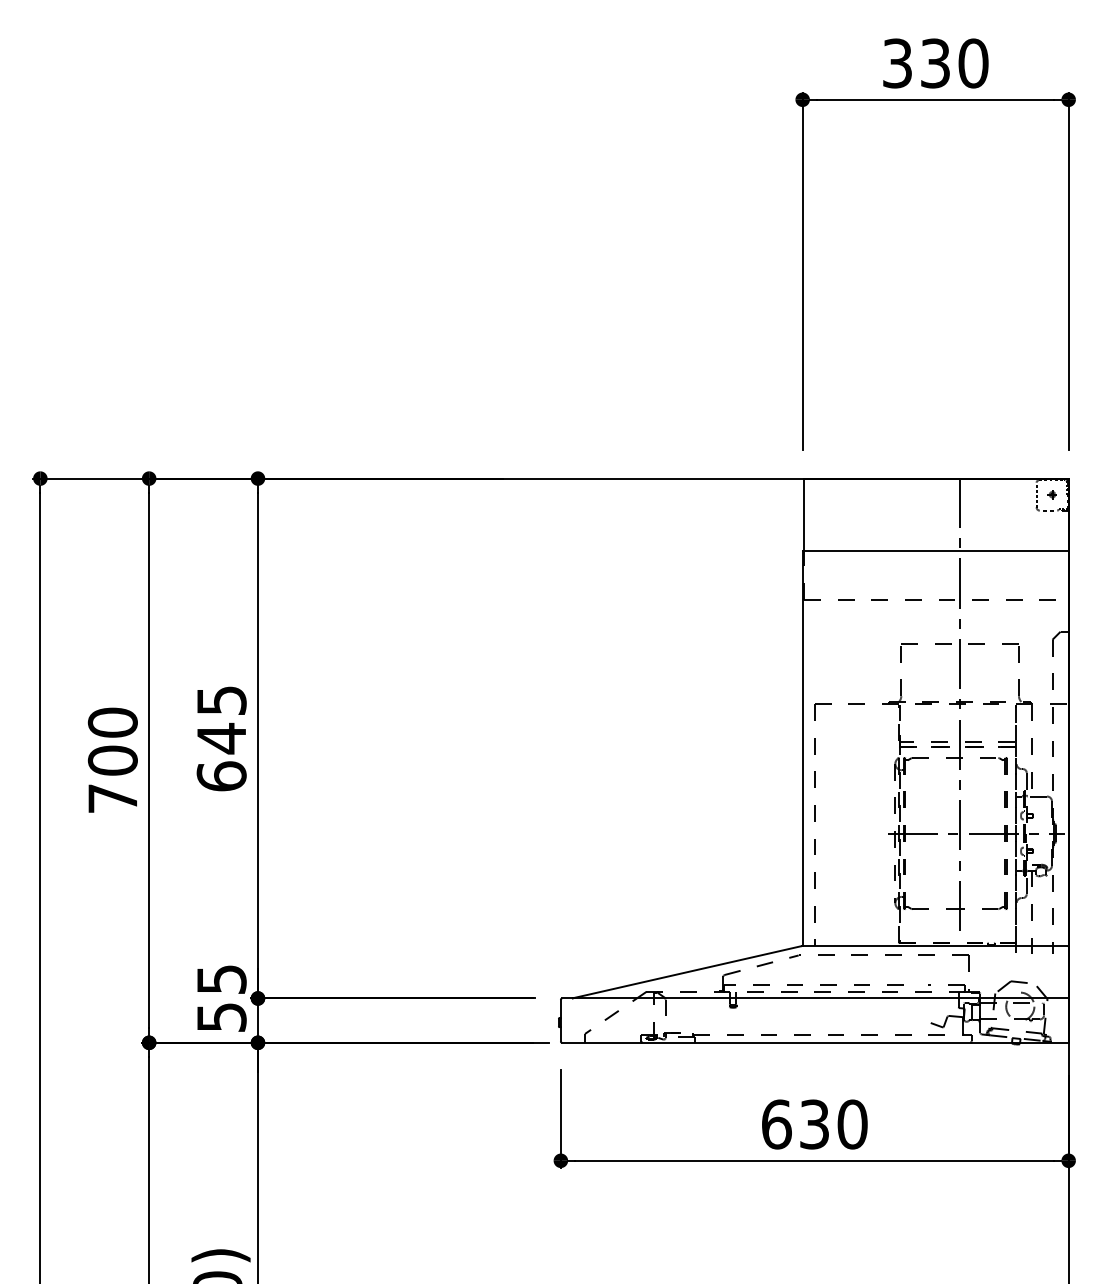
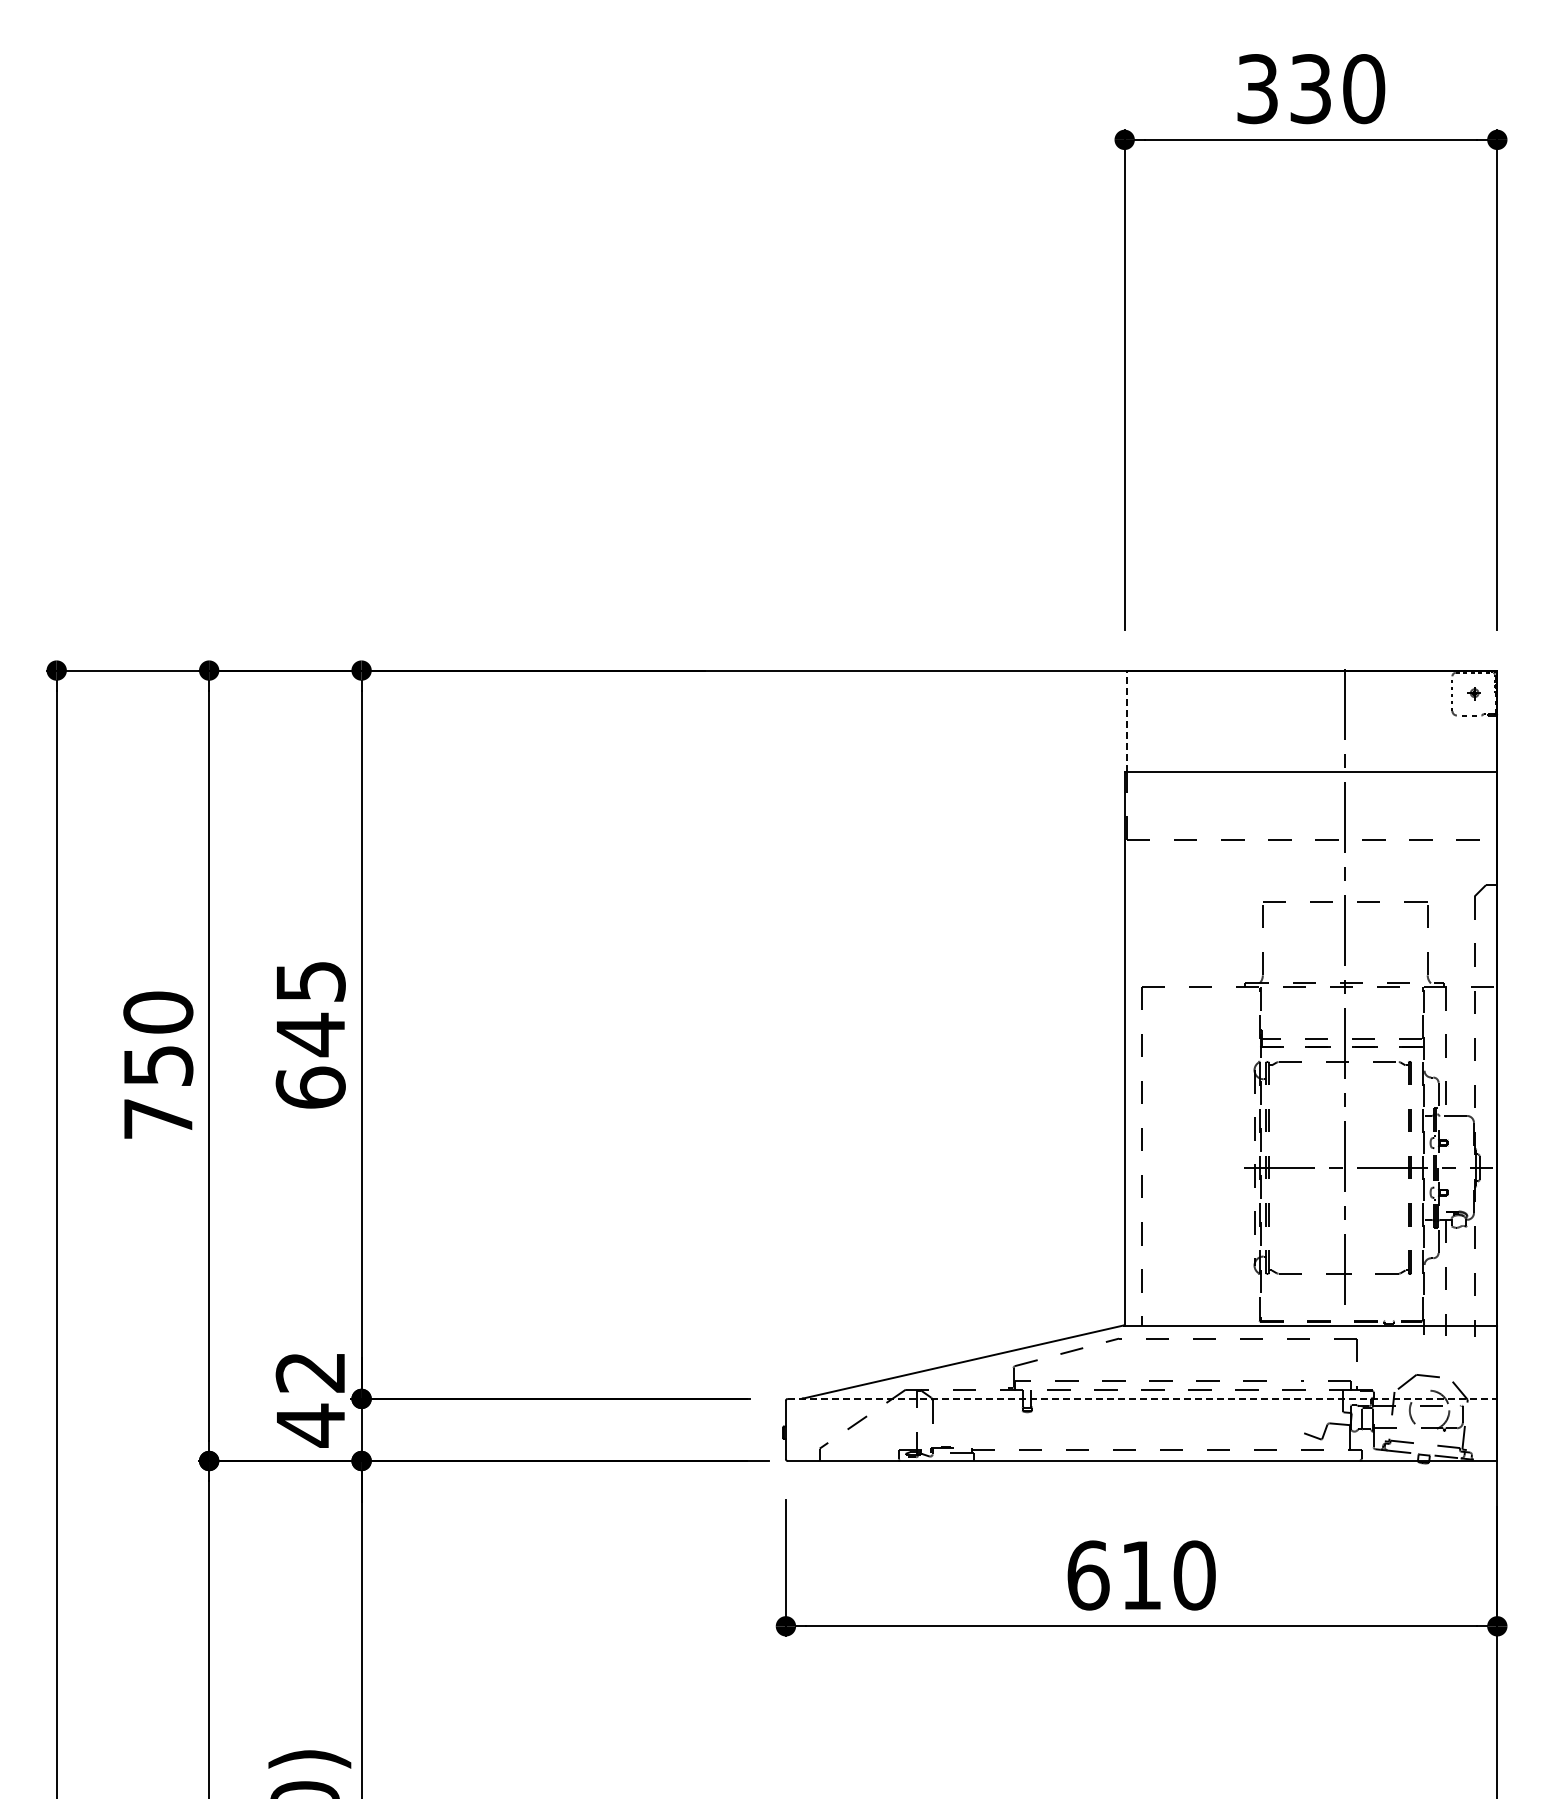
line: (803, 514) -> (1126, 721), solid -> dashed
text: (113, 760) -> (158, 1065), 700 -> 750
line: (815, 998) -> (1142, 1398), solid -> dashed
text: (221, 999) -> (310, 1400), 55 -> 42
text: (814, 1124) -> (1141, 1575), 630 -> 610

